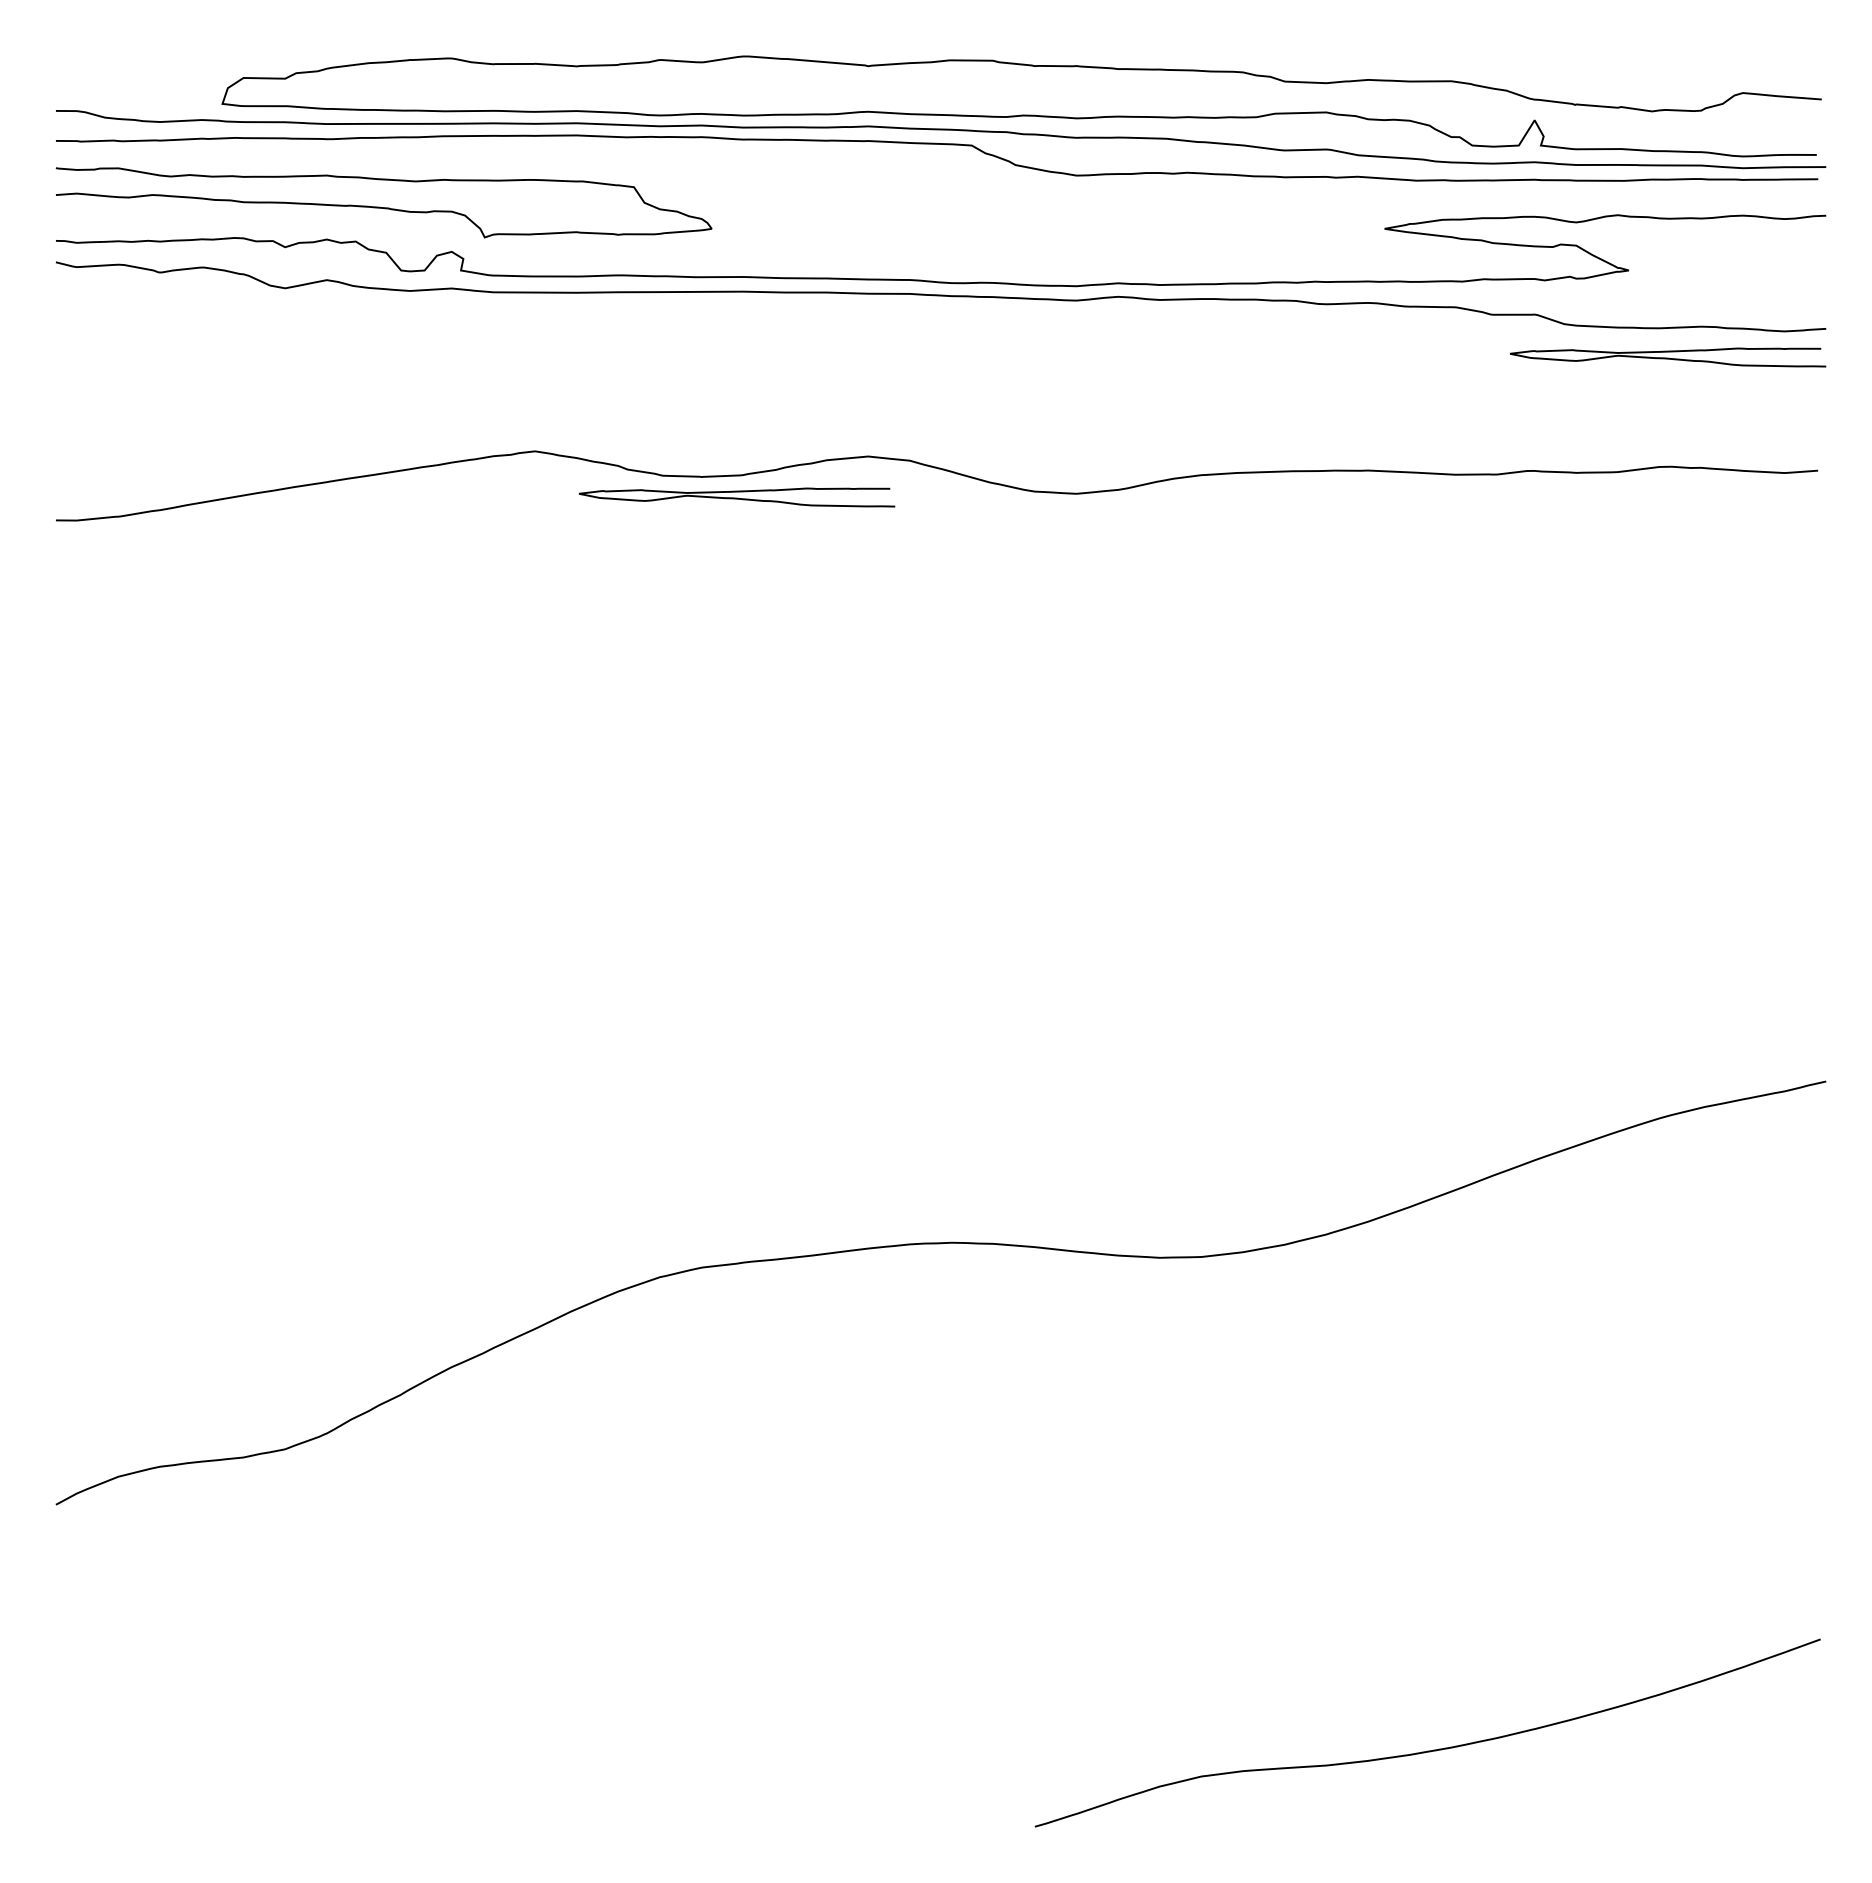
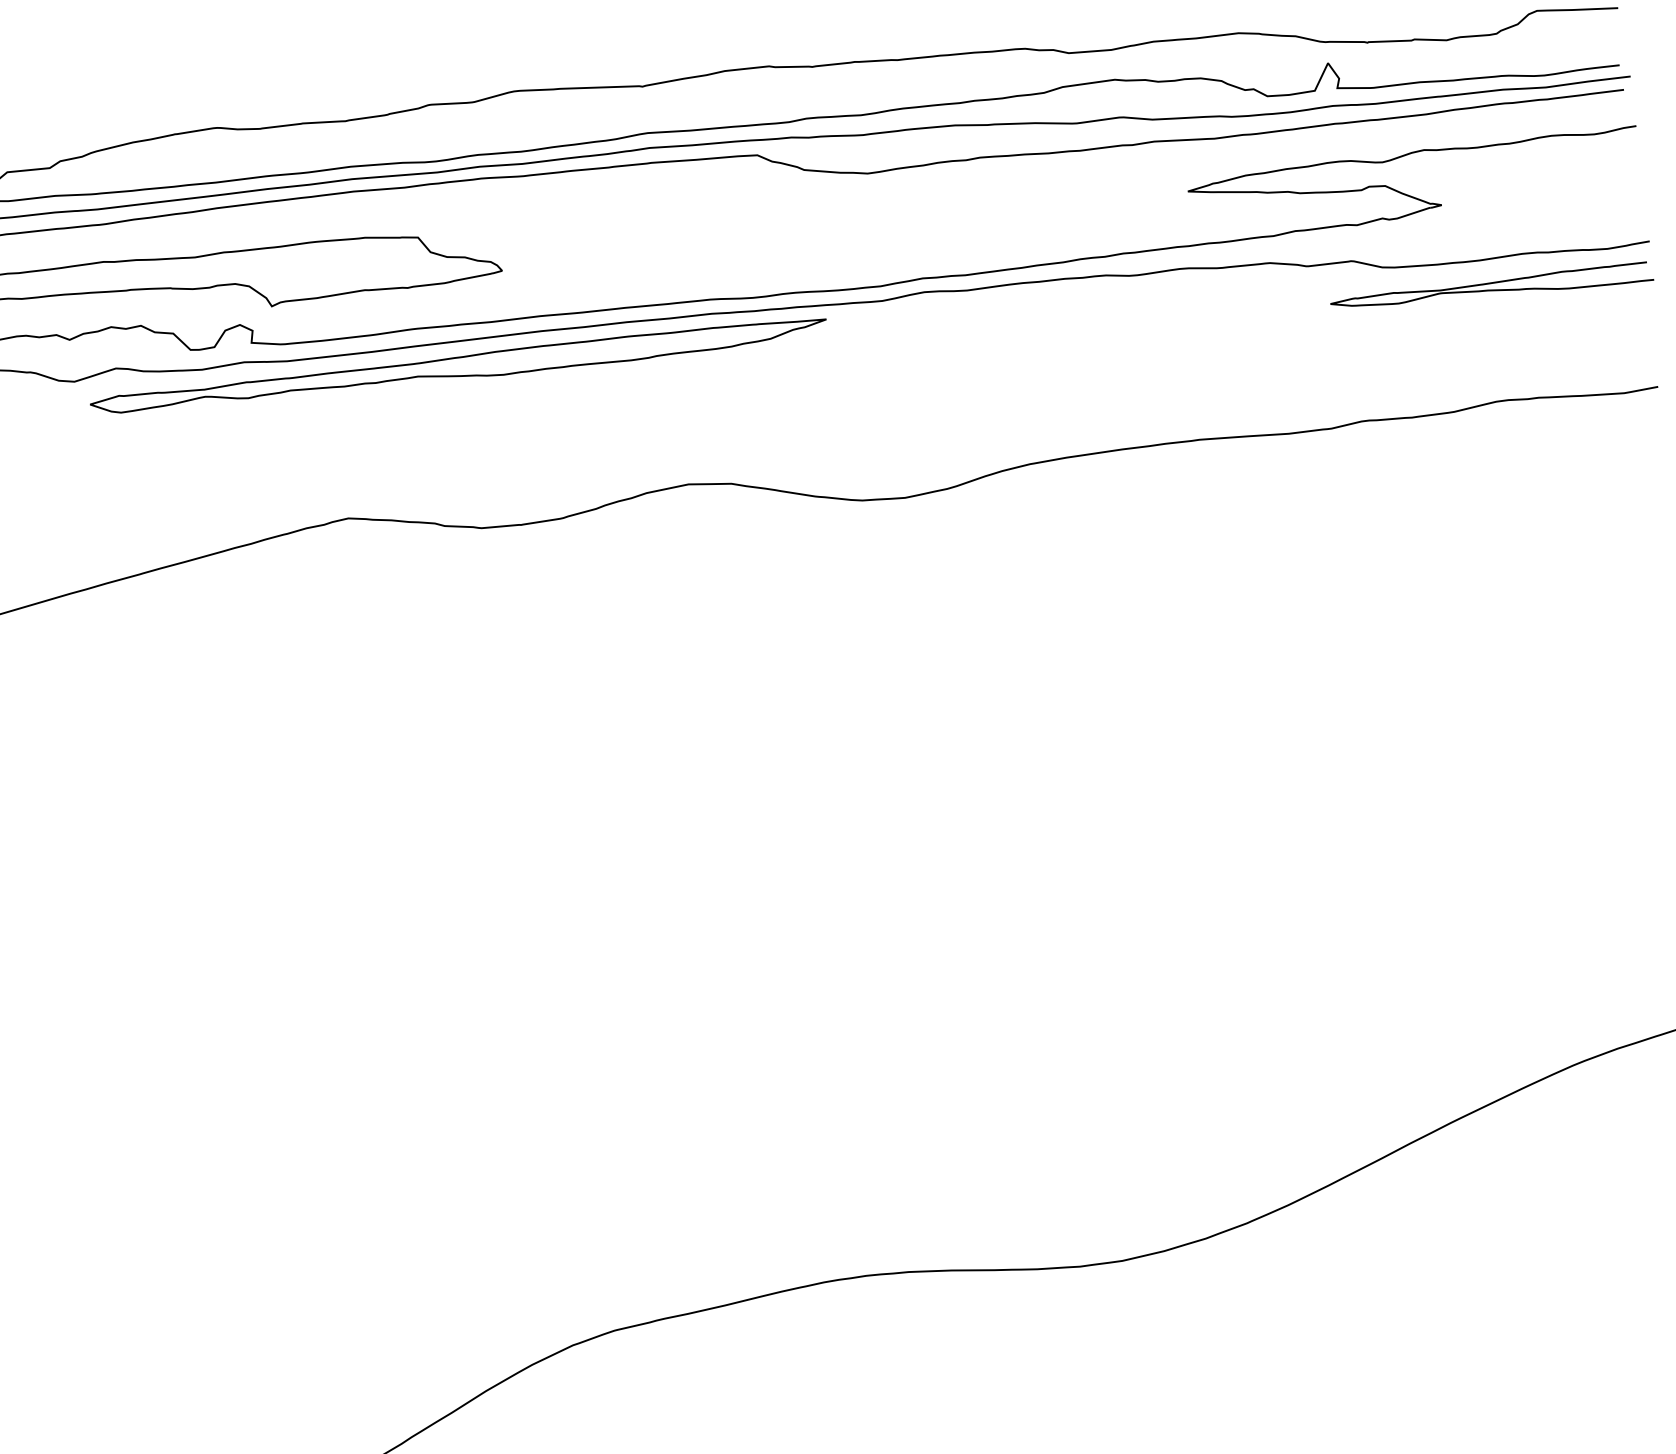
part: (658, 317) -> (458, 367), added
curve: (737, 497) -> (560, 541), removed

